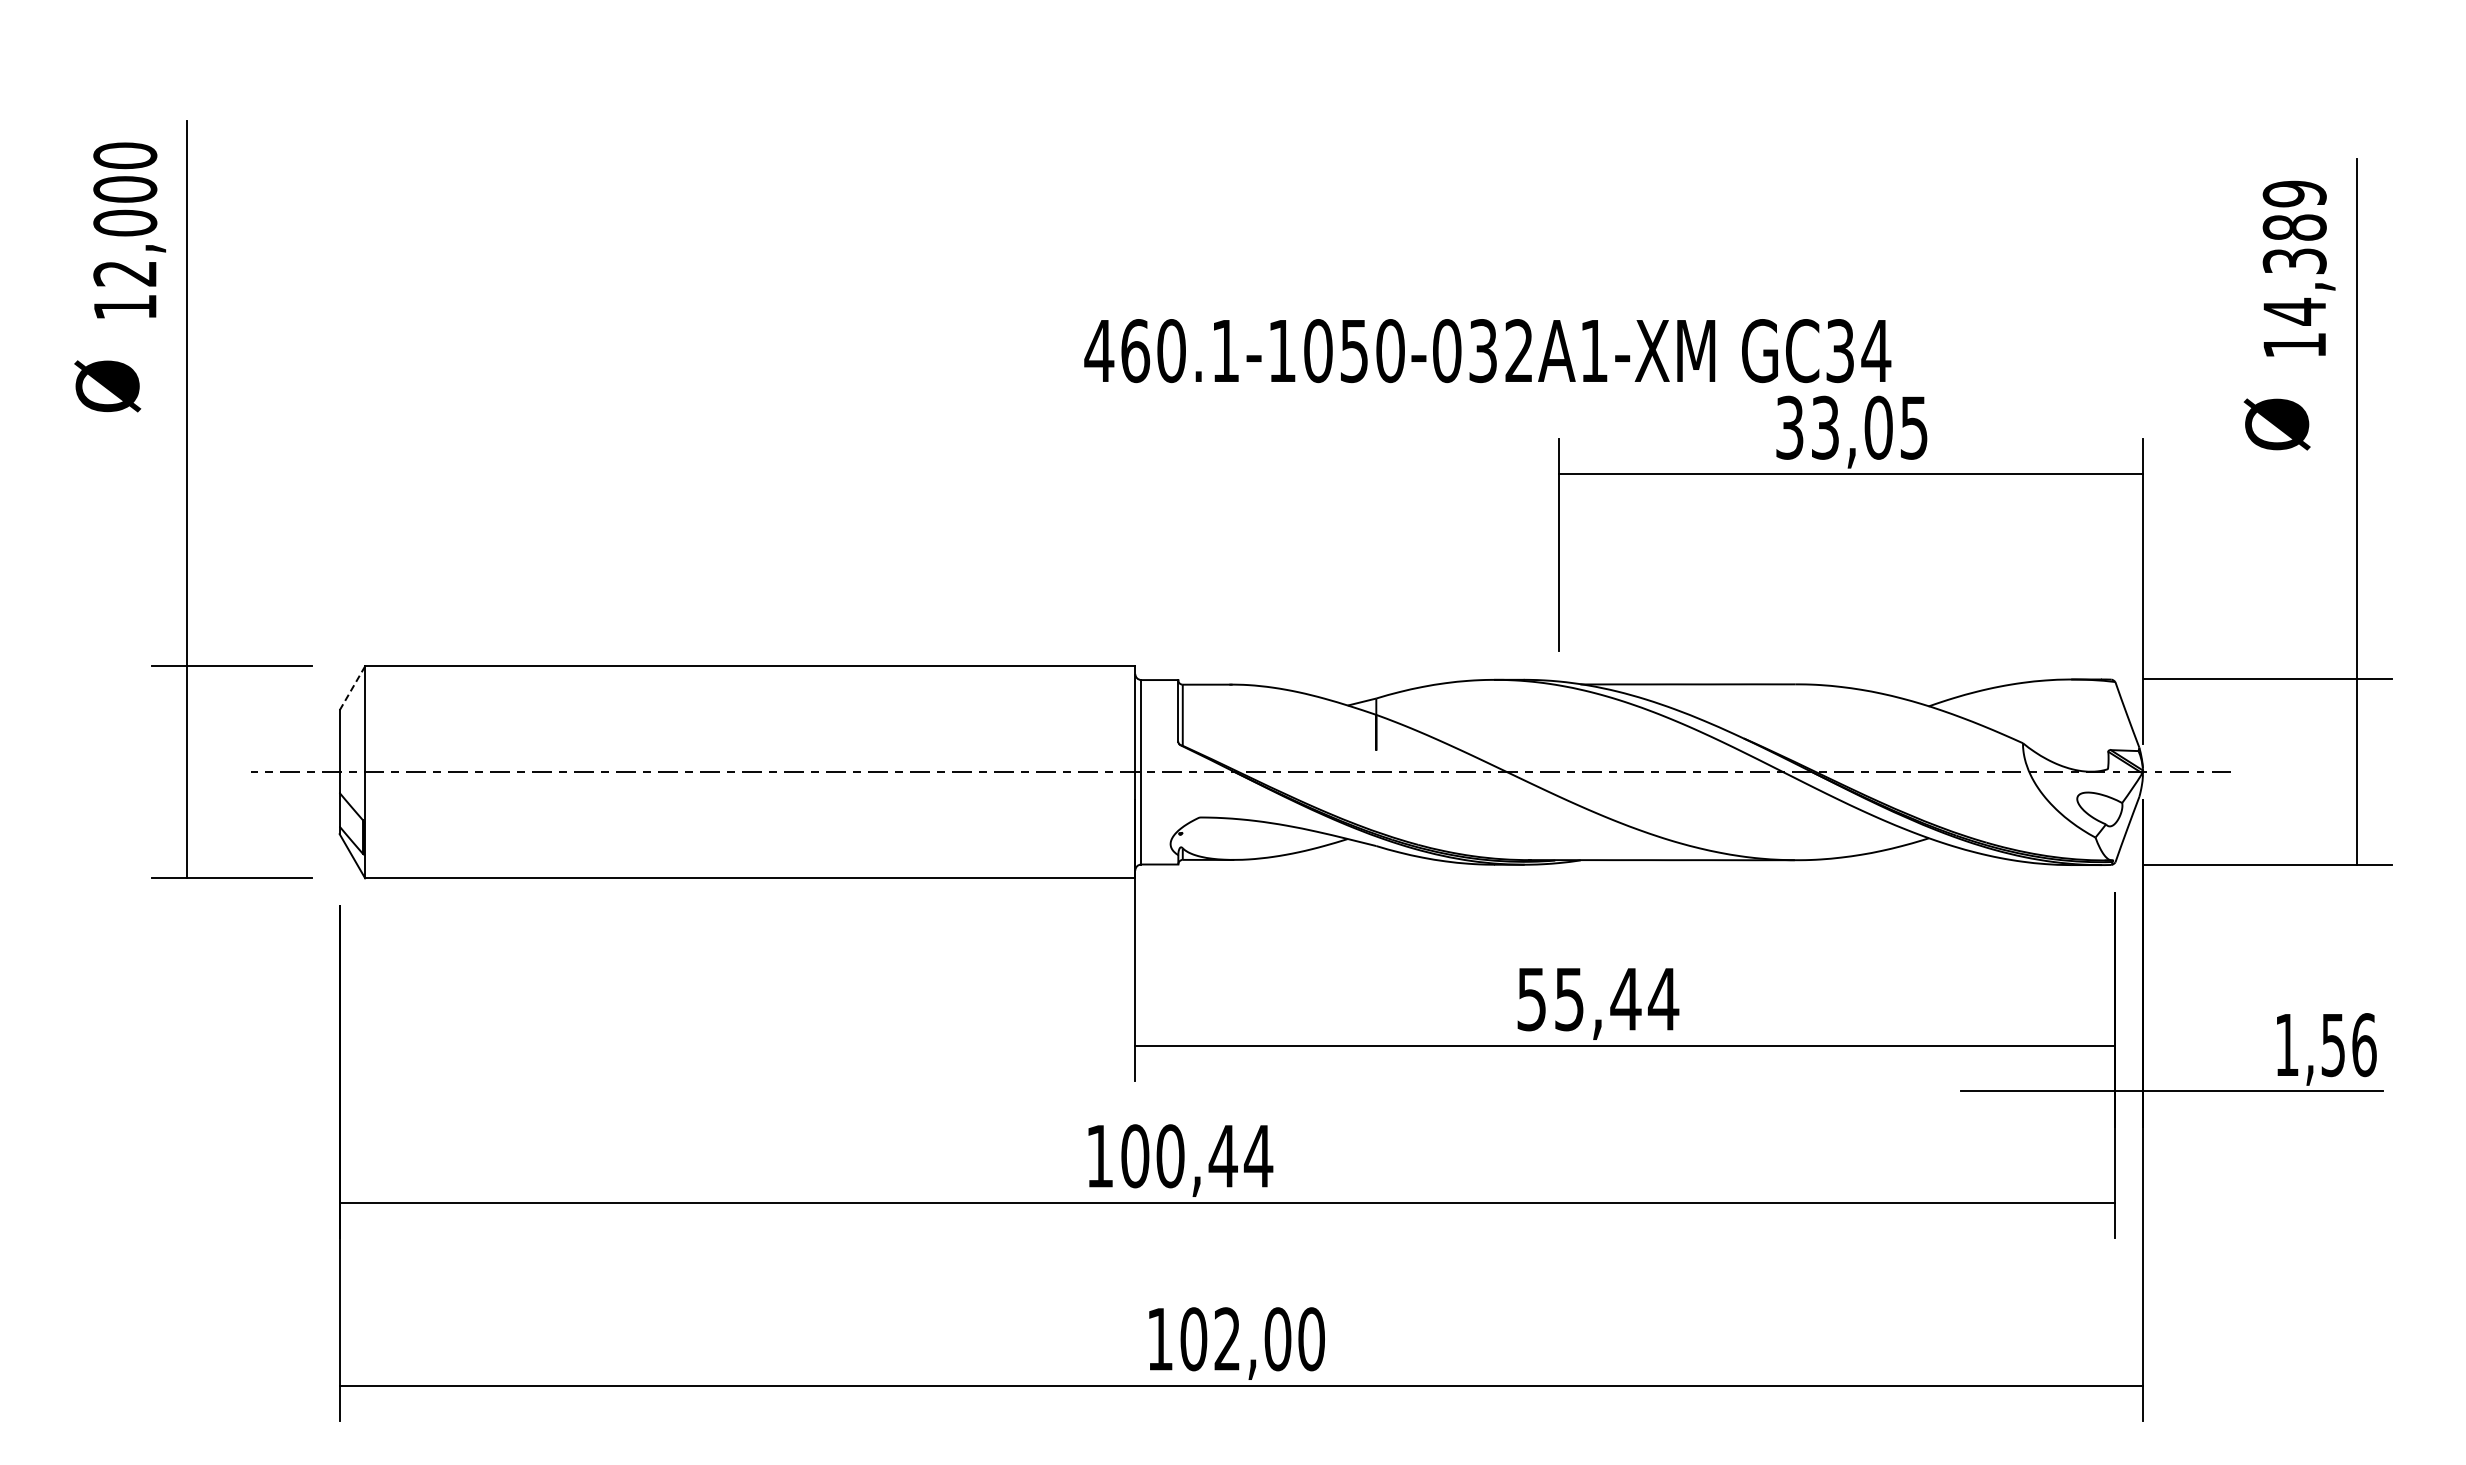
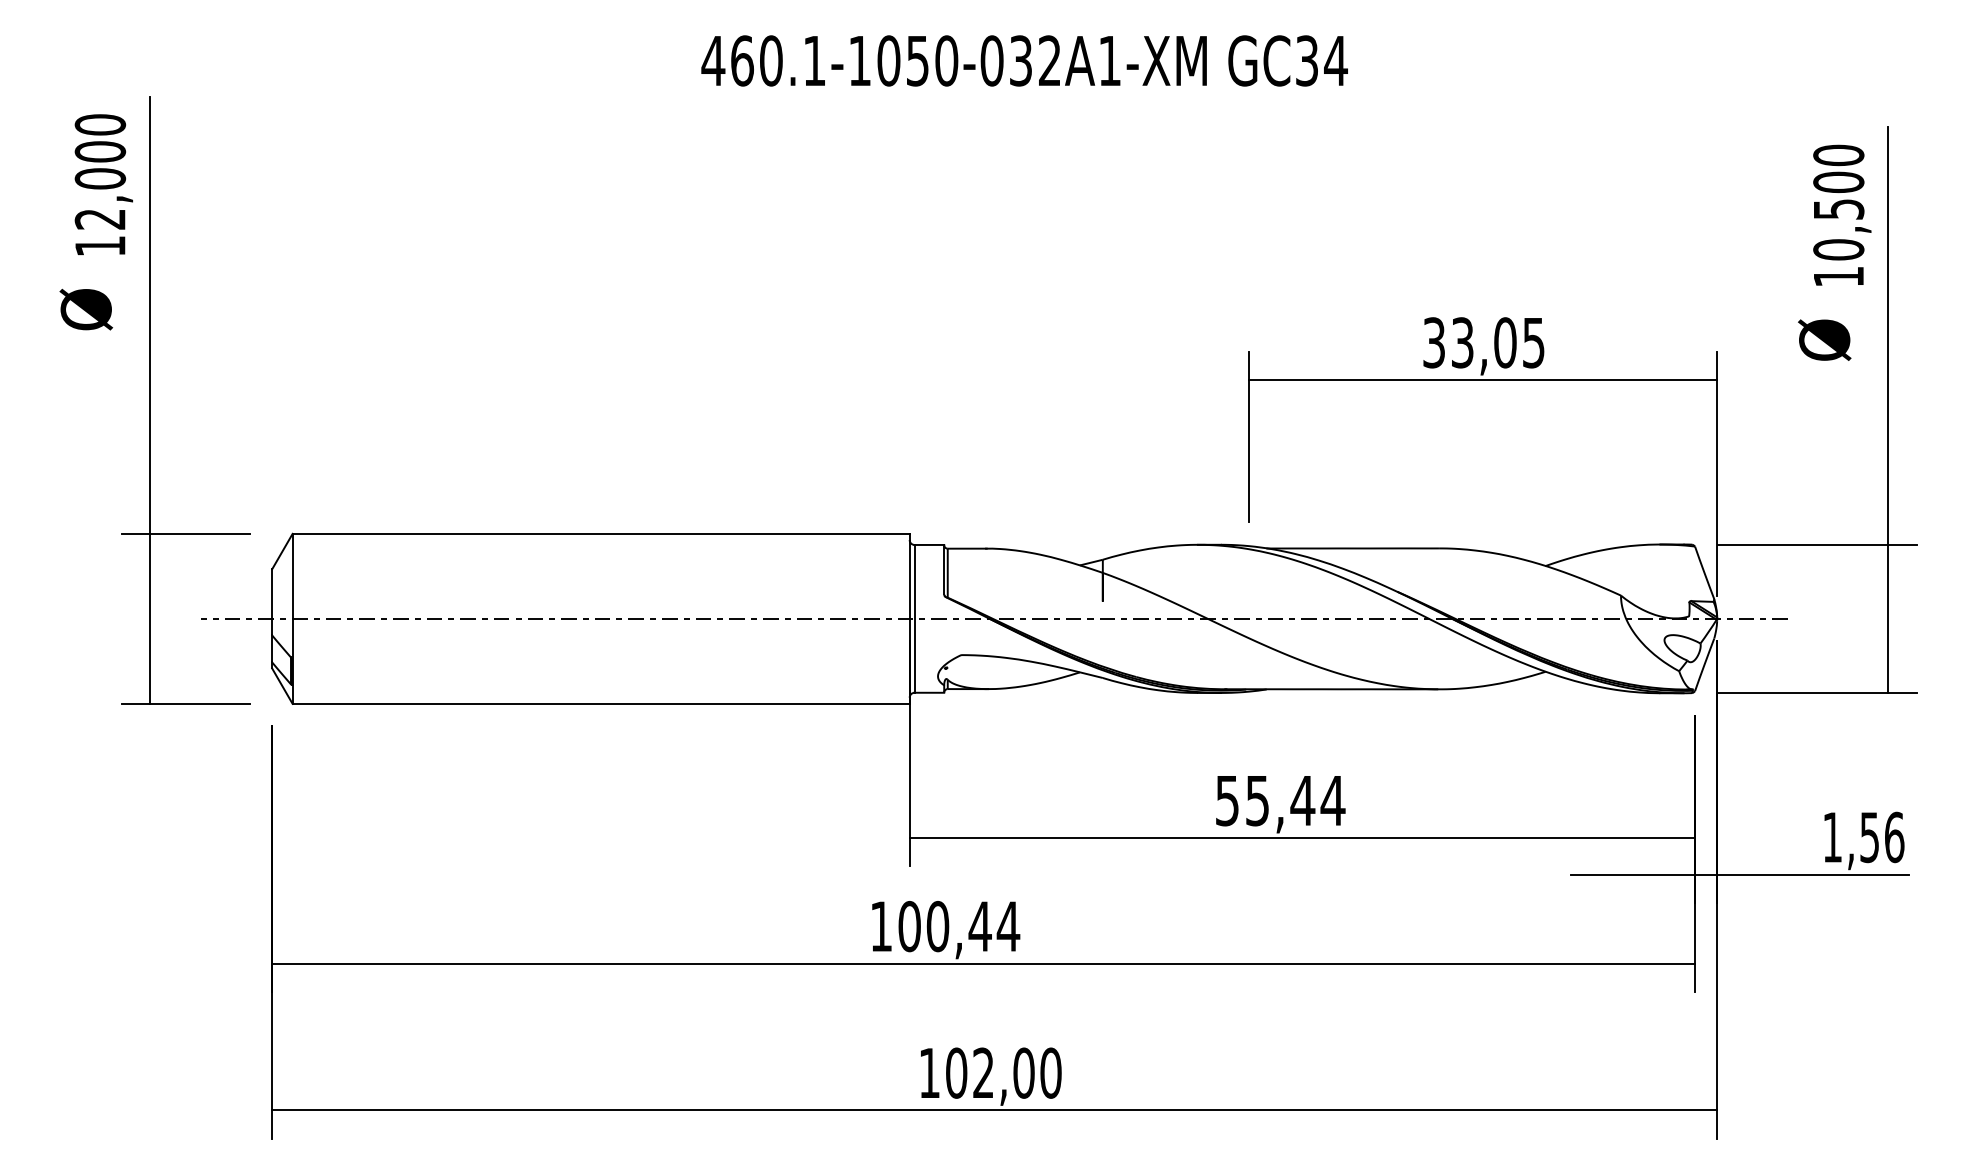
text: (2294, 252) -> (1838, 202), 14,389 -> 10,500
text: (1487, 351) -> (1024, 61), moved
line: (352, 688) -> (282, 551), dashed -> solid

